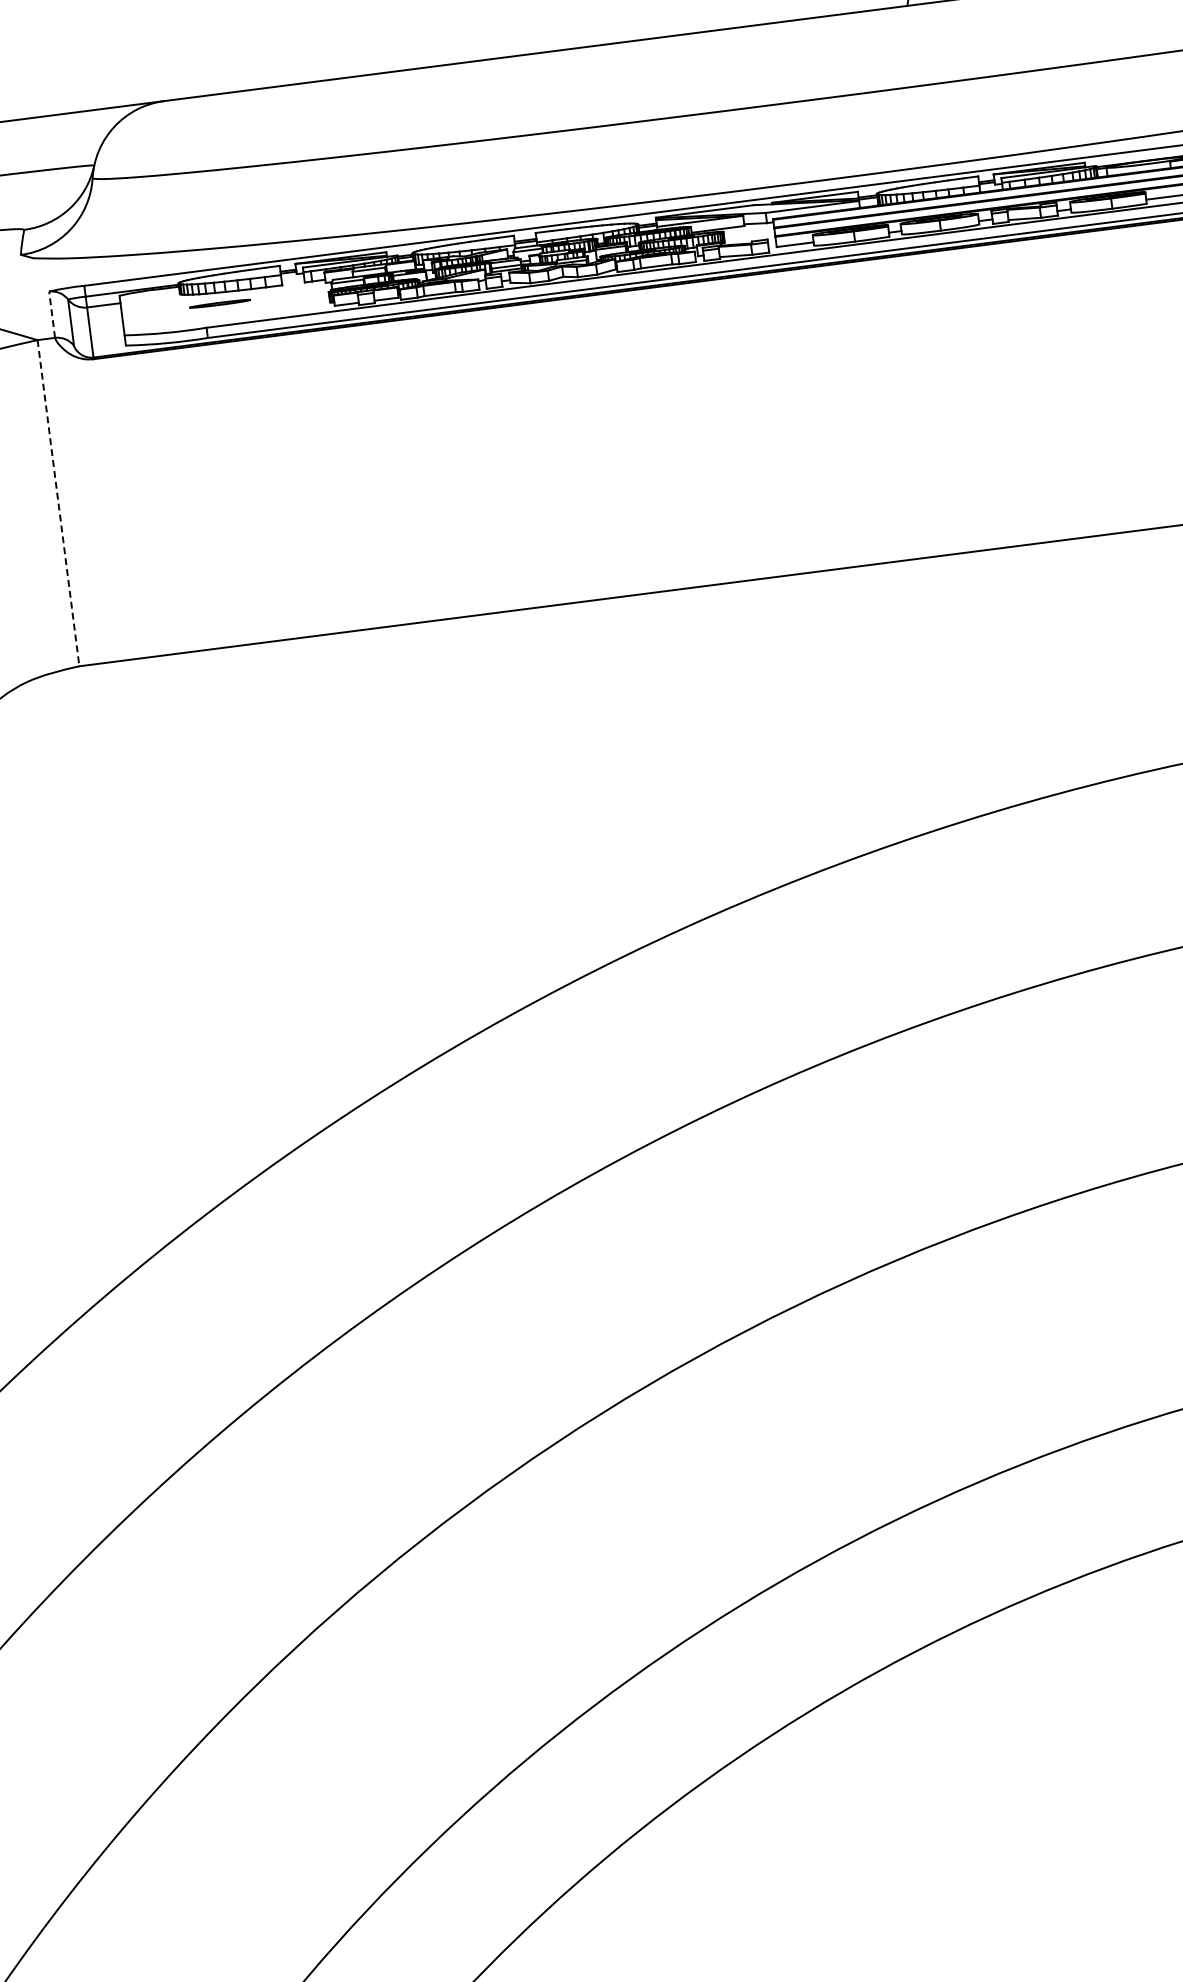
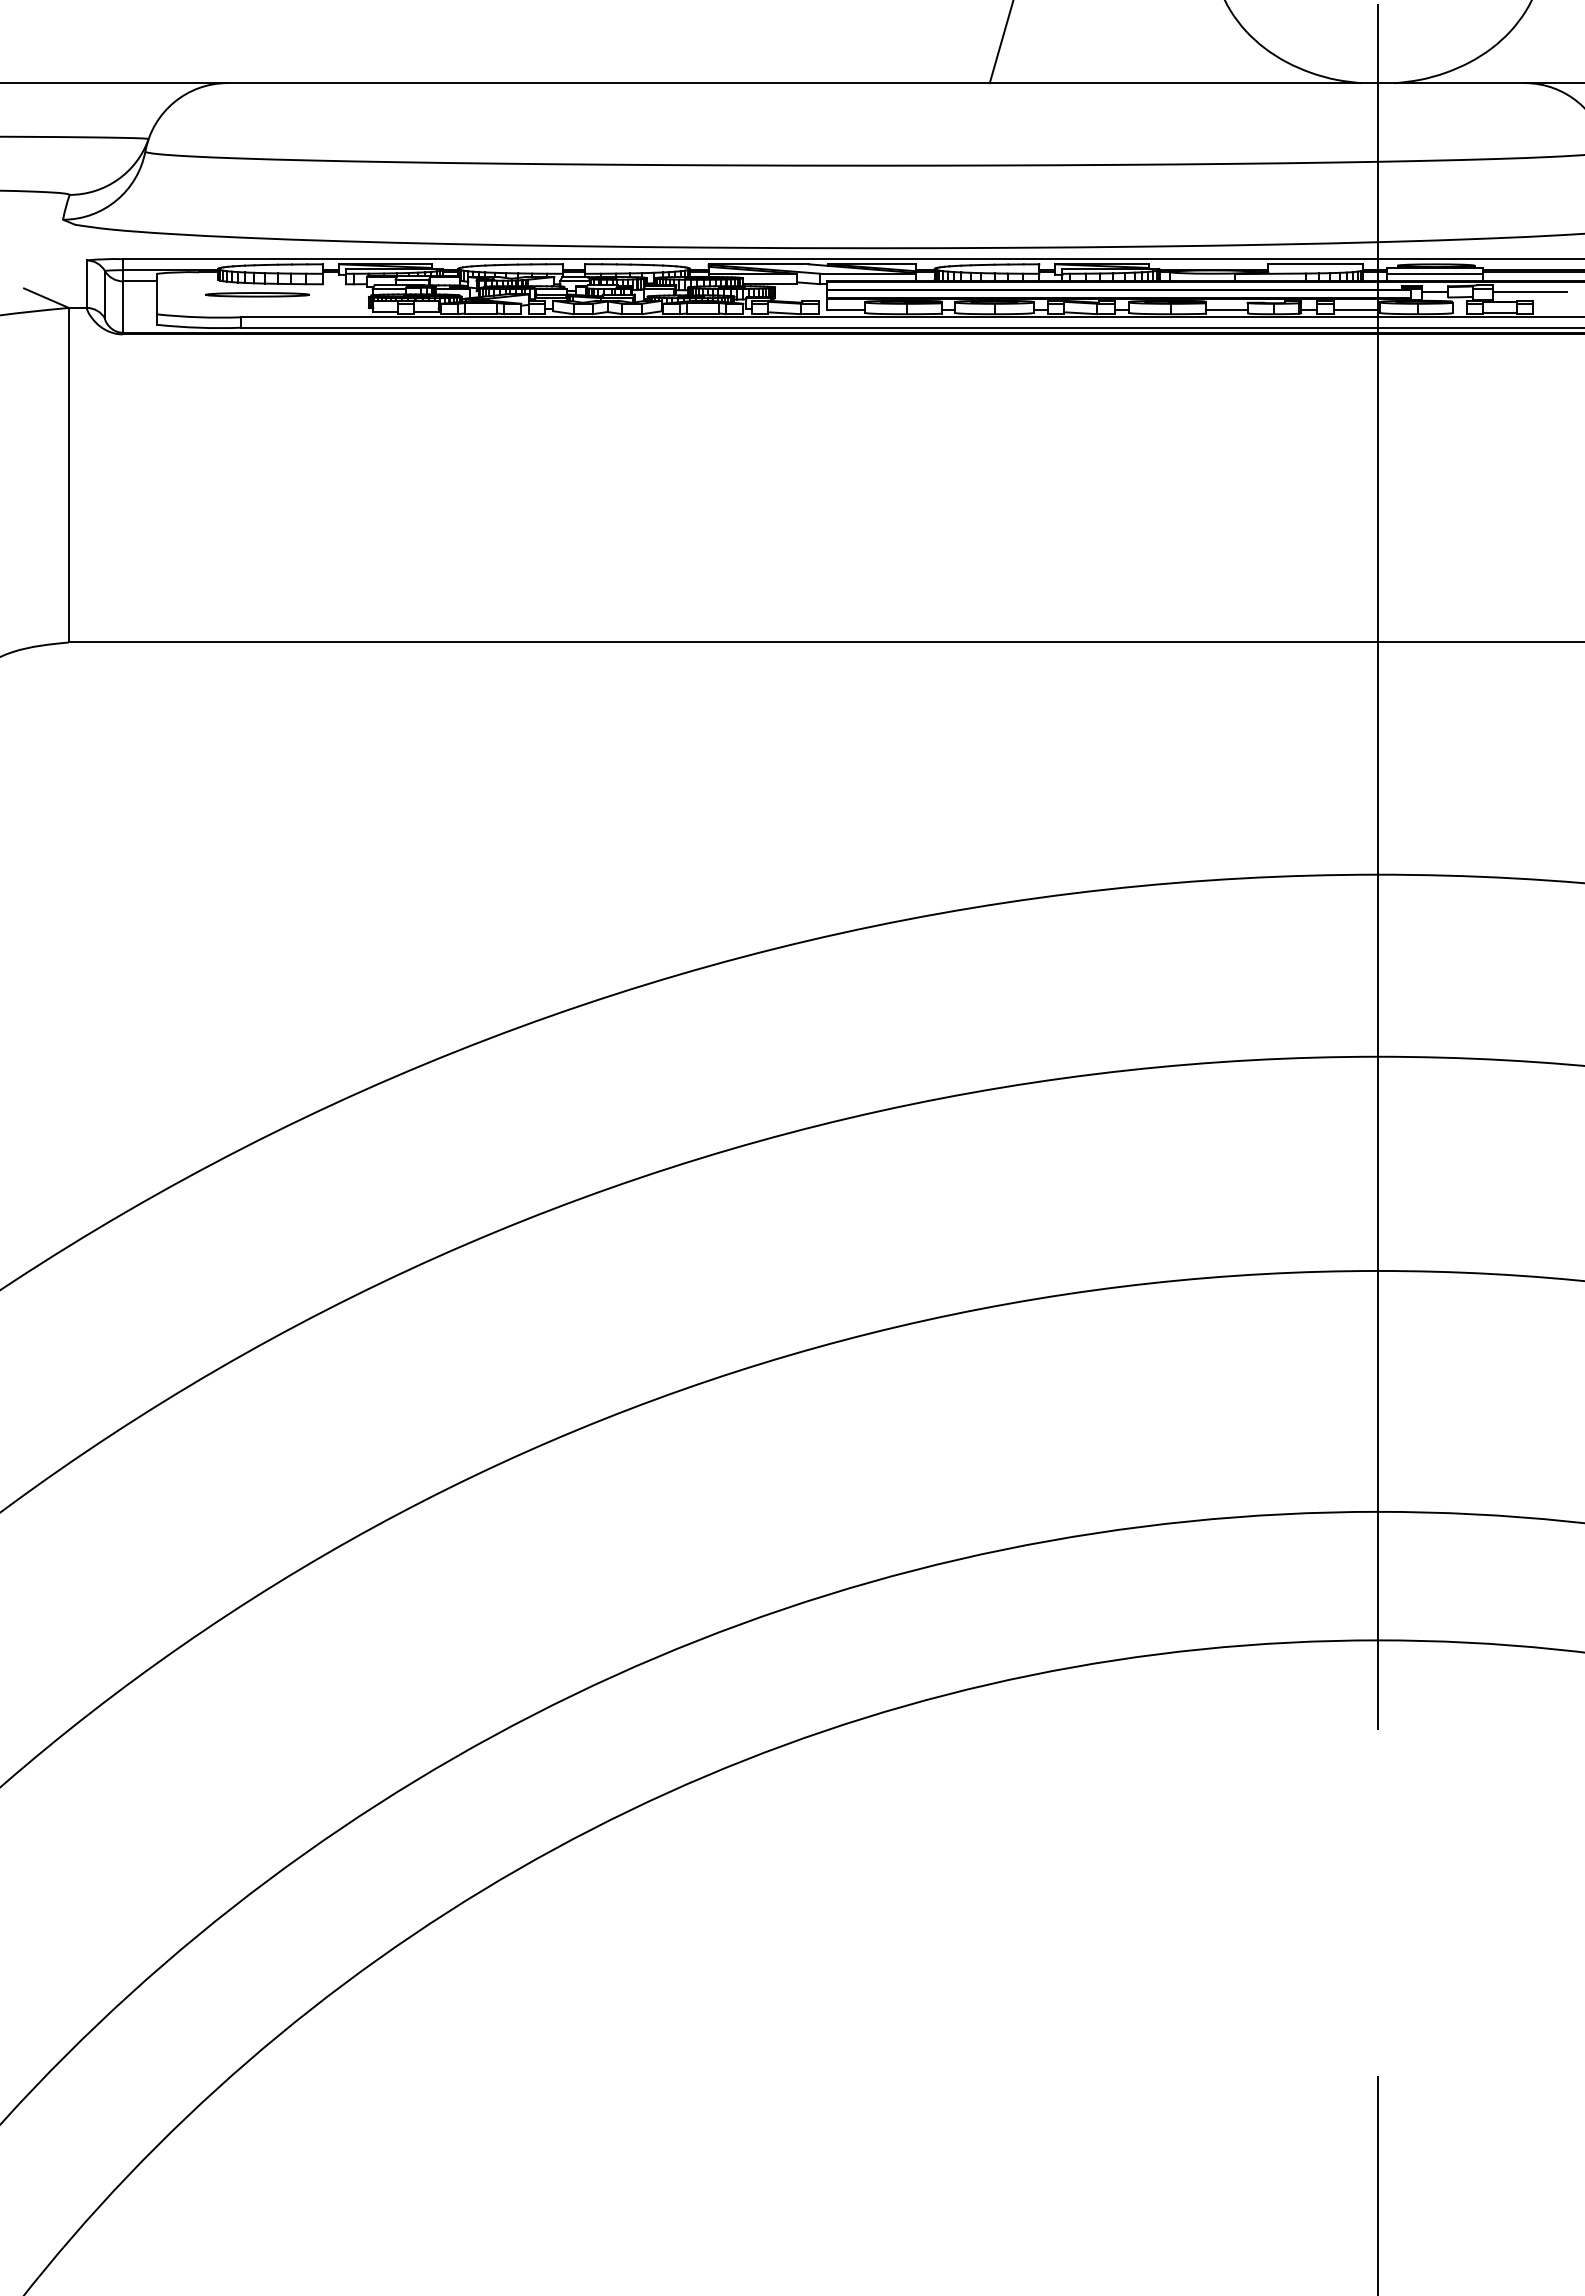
part: (219, 303) -> (257, 294), size x1.67
line: (51, 315) -> (86, 284), dashed -> solid
line: (58, 503) -> (68, 475), dashed -> solid

